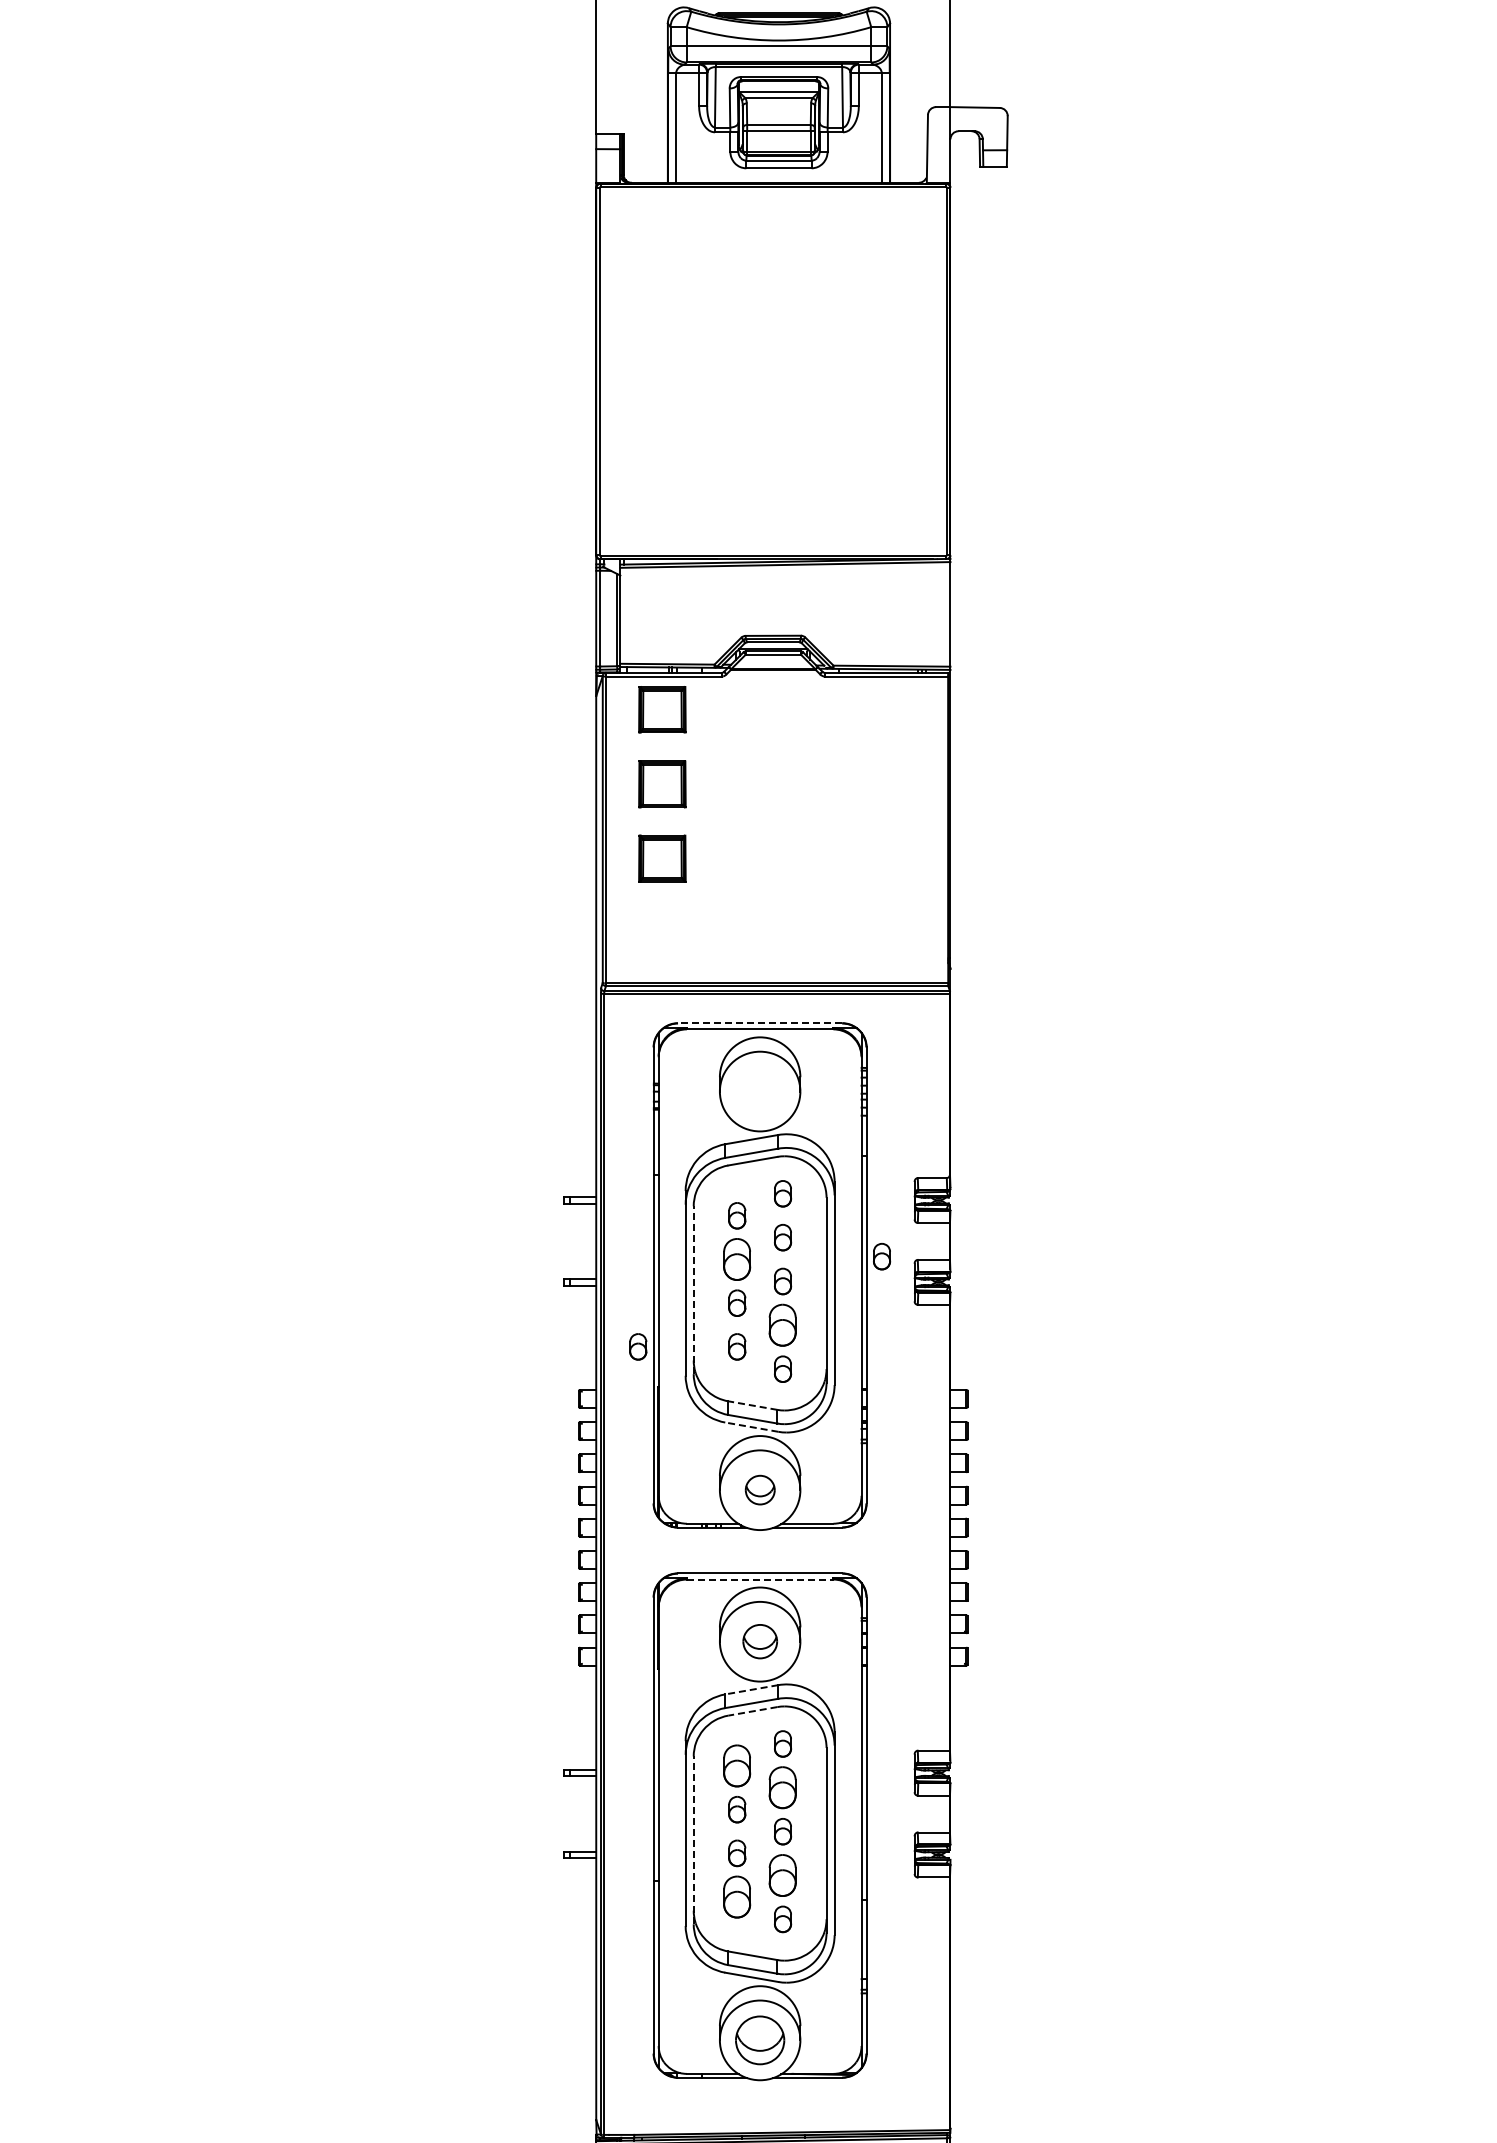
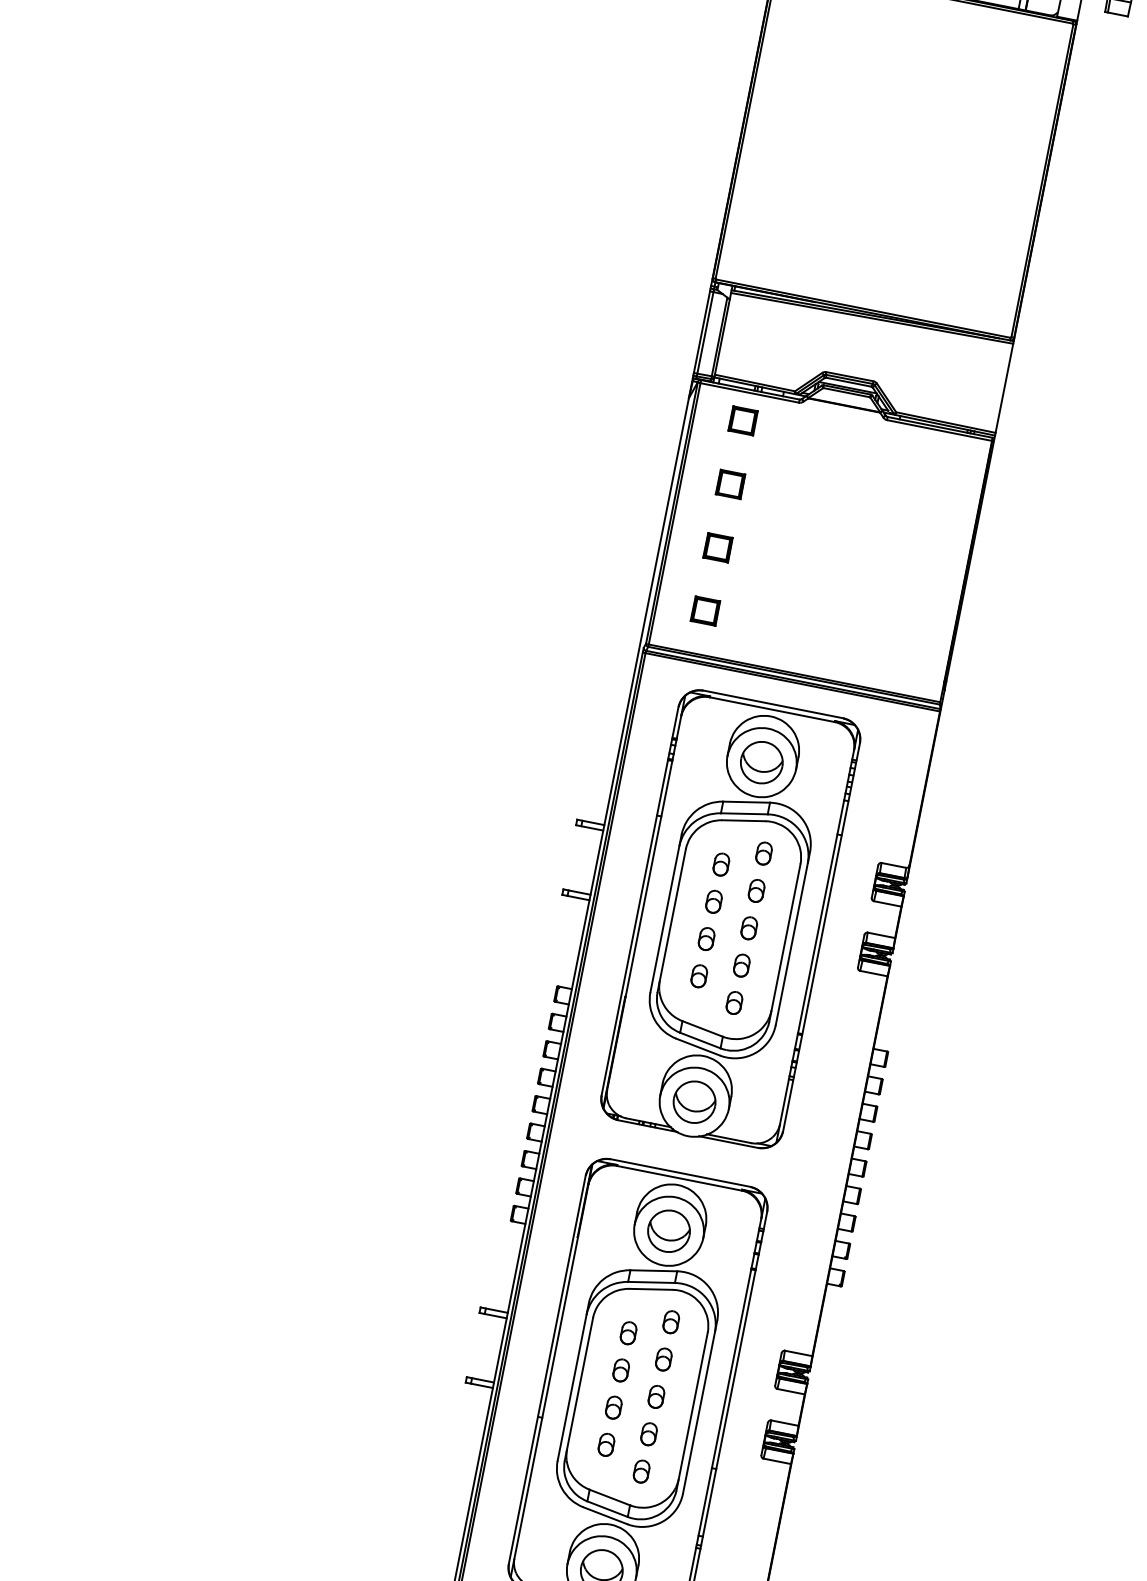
part: (662, 709) -> (743, 420), size x0.62
part: (662, 783) -> (730, 483), size x0.62
part: (662, 858) -> (717, 547), size x0.62
part: (662, 932) -> (705, 610), added
line: (759, 1023) -> (772, 704), dashed -> solid
part: (760, 1091) -> (762, 762), added
part: (882, 1256) -> (838, 923), removed
part: (737, 1259) -> (714, 901), size x0.62
line: (693, 1290) -> (671, 920), dashed -> solid
part: (783, 1325) -> (742, 965), size x0.62
part: (638, 1346) -> (615, 959), removed
line: (752, 1405) -> (702, 1028), dashed -> solid
line: (751, 1427) -> (697, 1047), dashed -> solid
part: (760, 1489) -> (695, 1101), size x1.67
line: (760, 1579) -> (679, 1178), dashed -> solid
part: (760, 1641) -> (669, 1231), size x1.43
line: (751, 1689) -> (653, 1270), dashed -> solid
line: (752, 1711) -> (650, 1289), dashed -> solid
part: (737, 1765) -> (628, 1332), size x0.62
part: (783, 1787) -> (664, 1359), size x0.62
line: (693, 1840) -> (578, 1389), dashed -> solid
part: (783, 1875) -> (649, 1434), size x0.62
part: (737, 1896) -> (606, 1444), size x0.62

